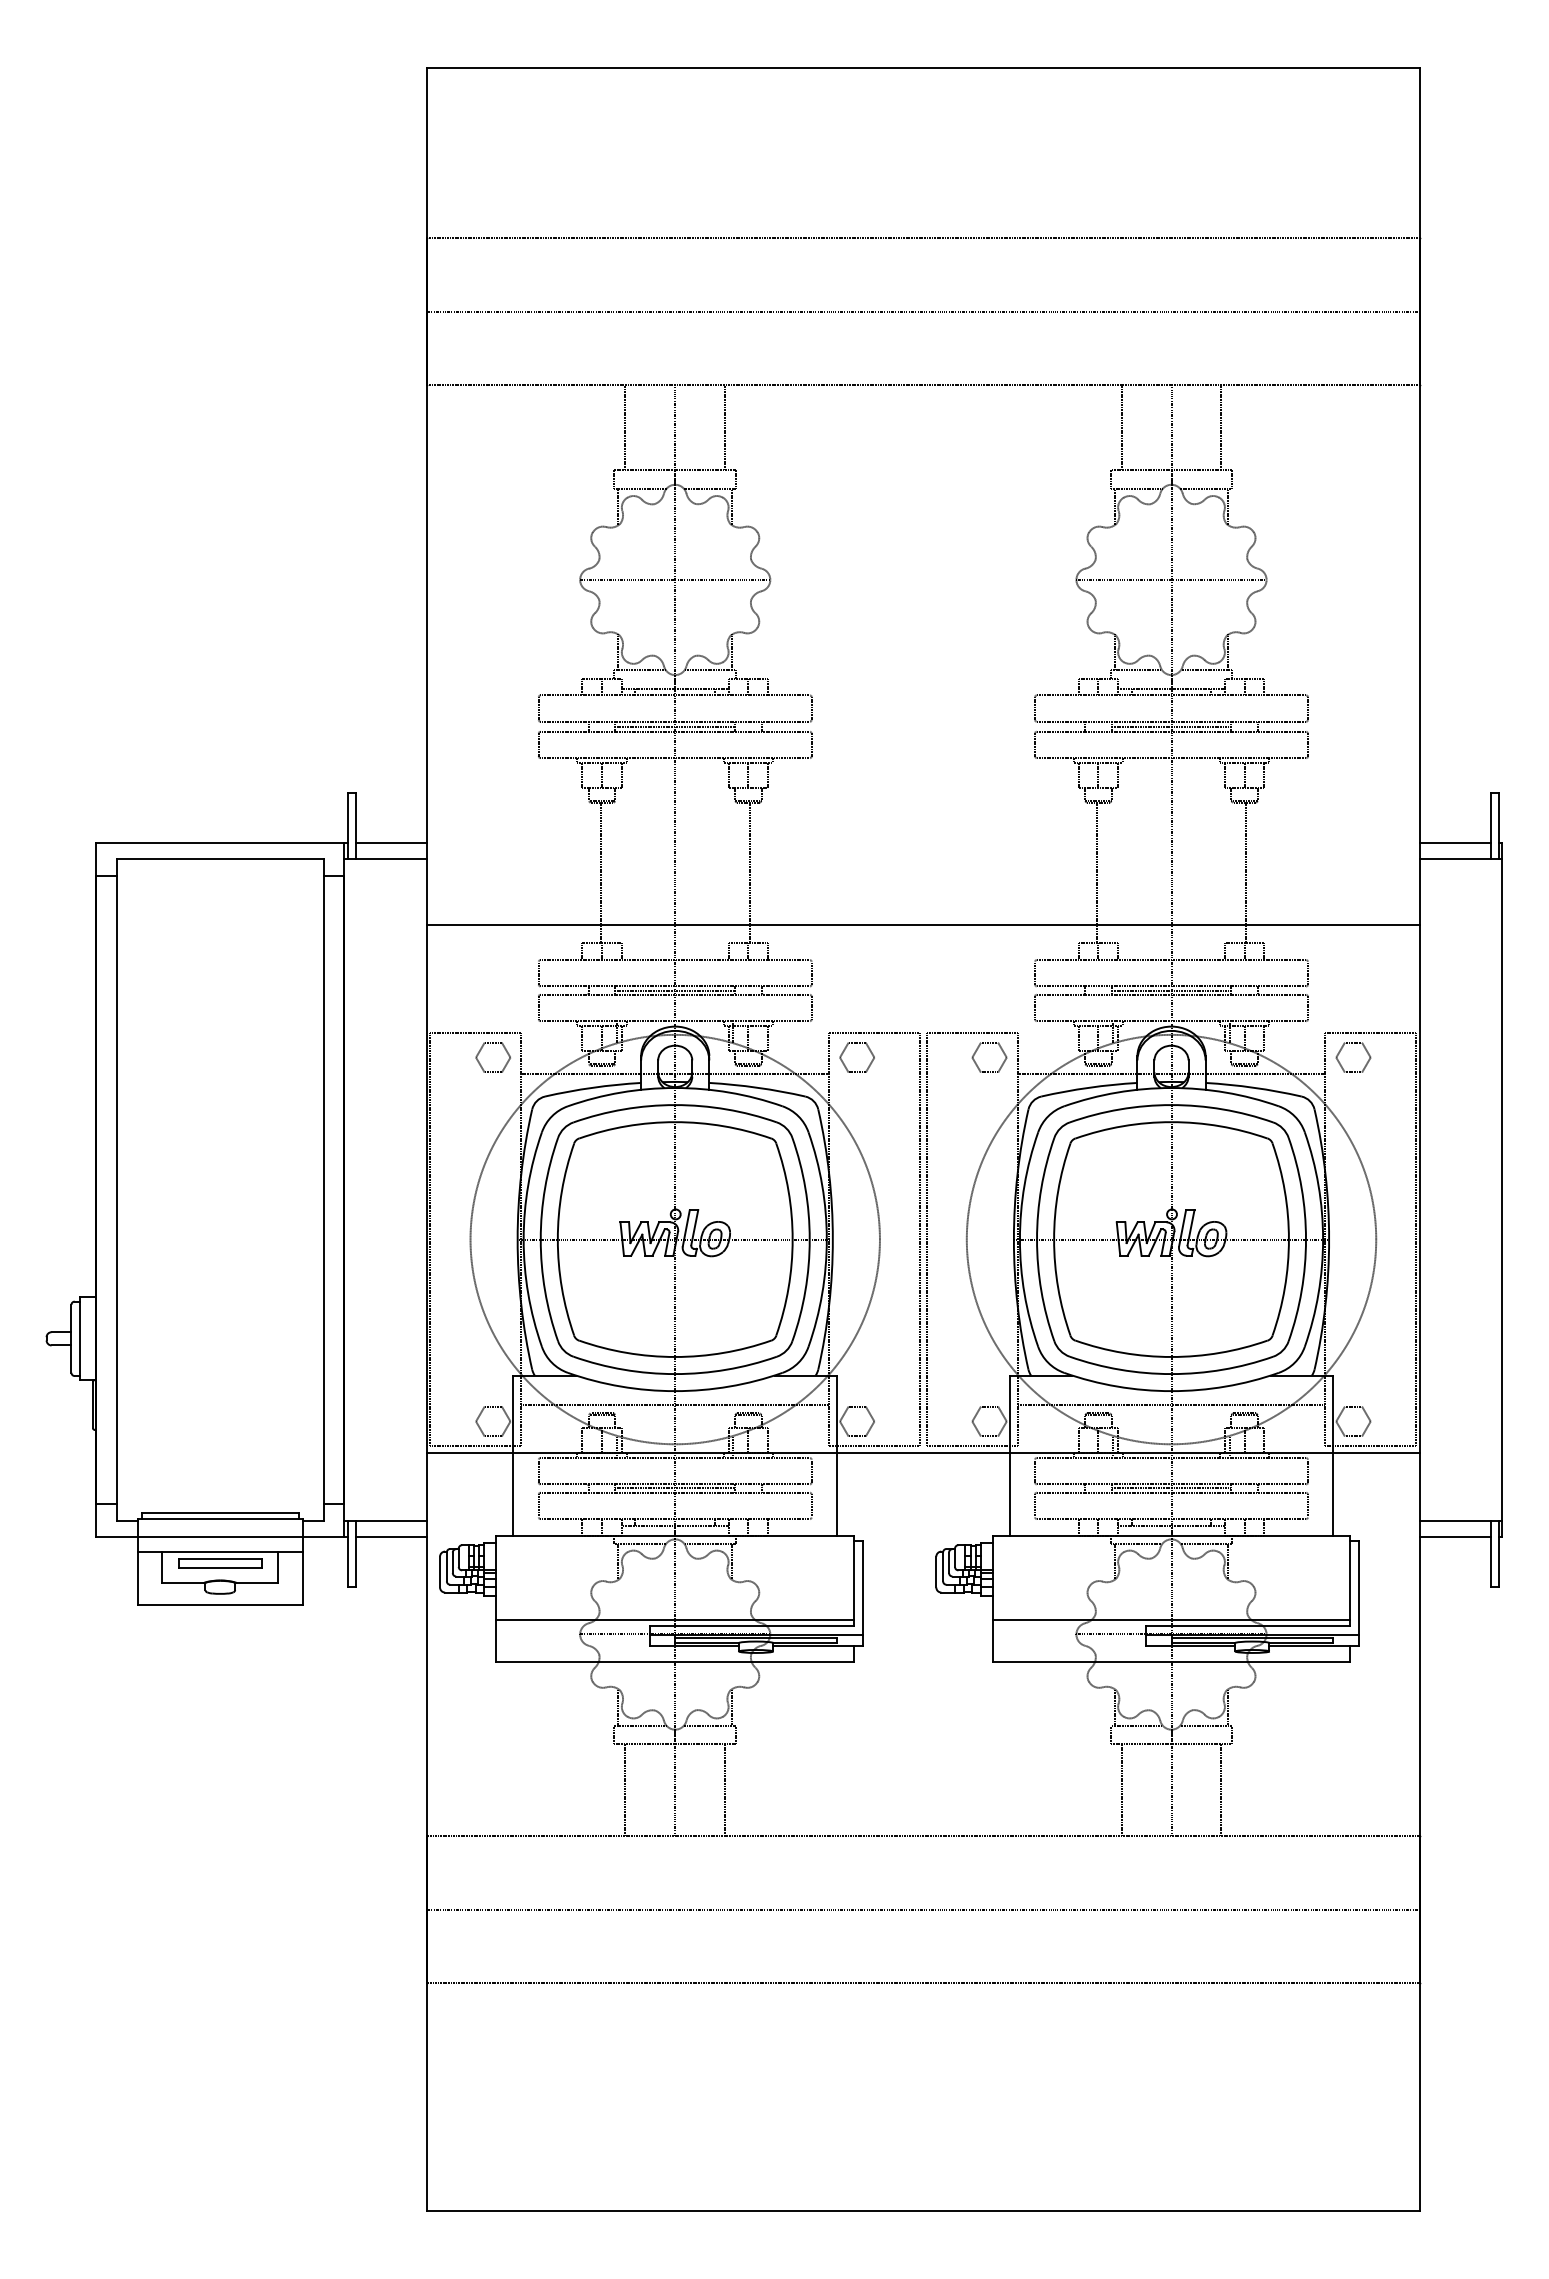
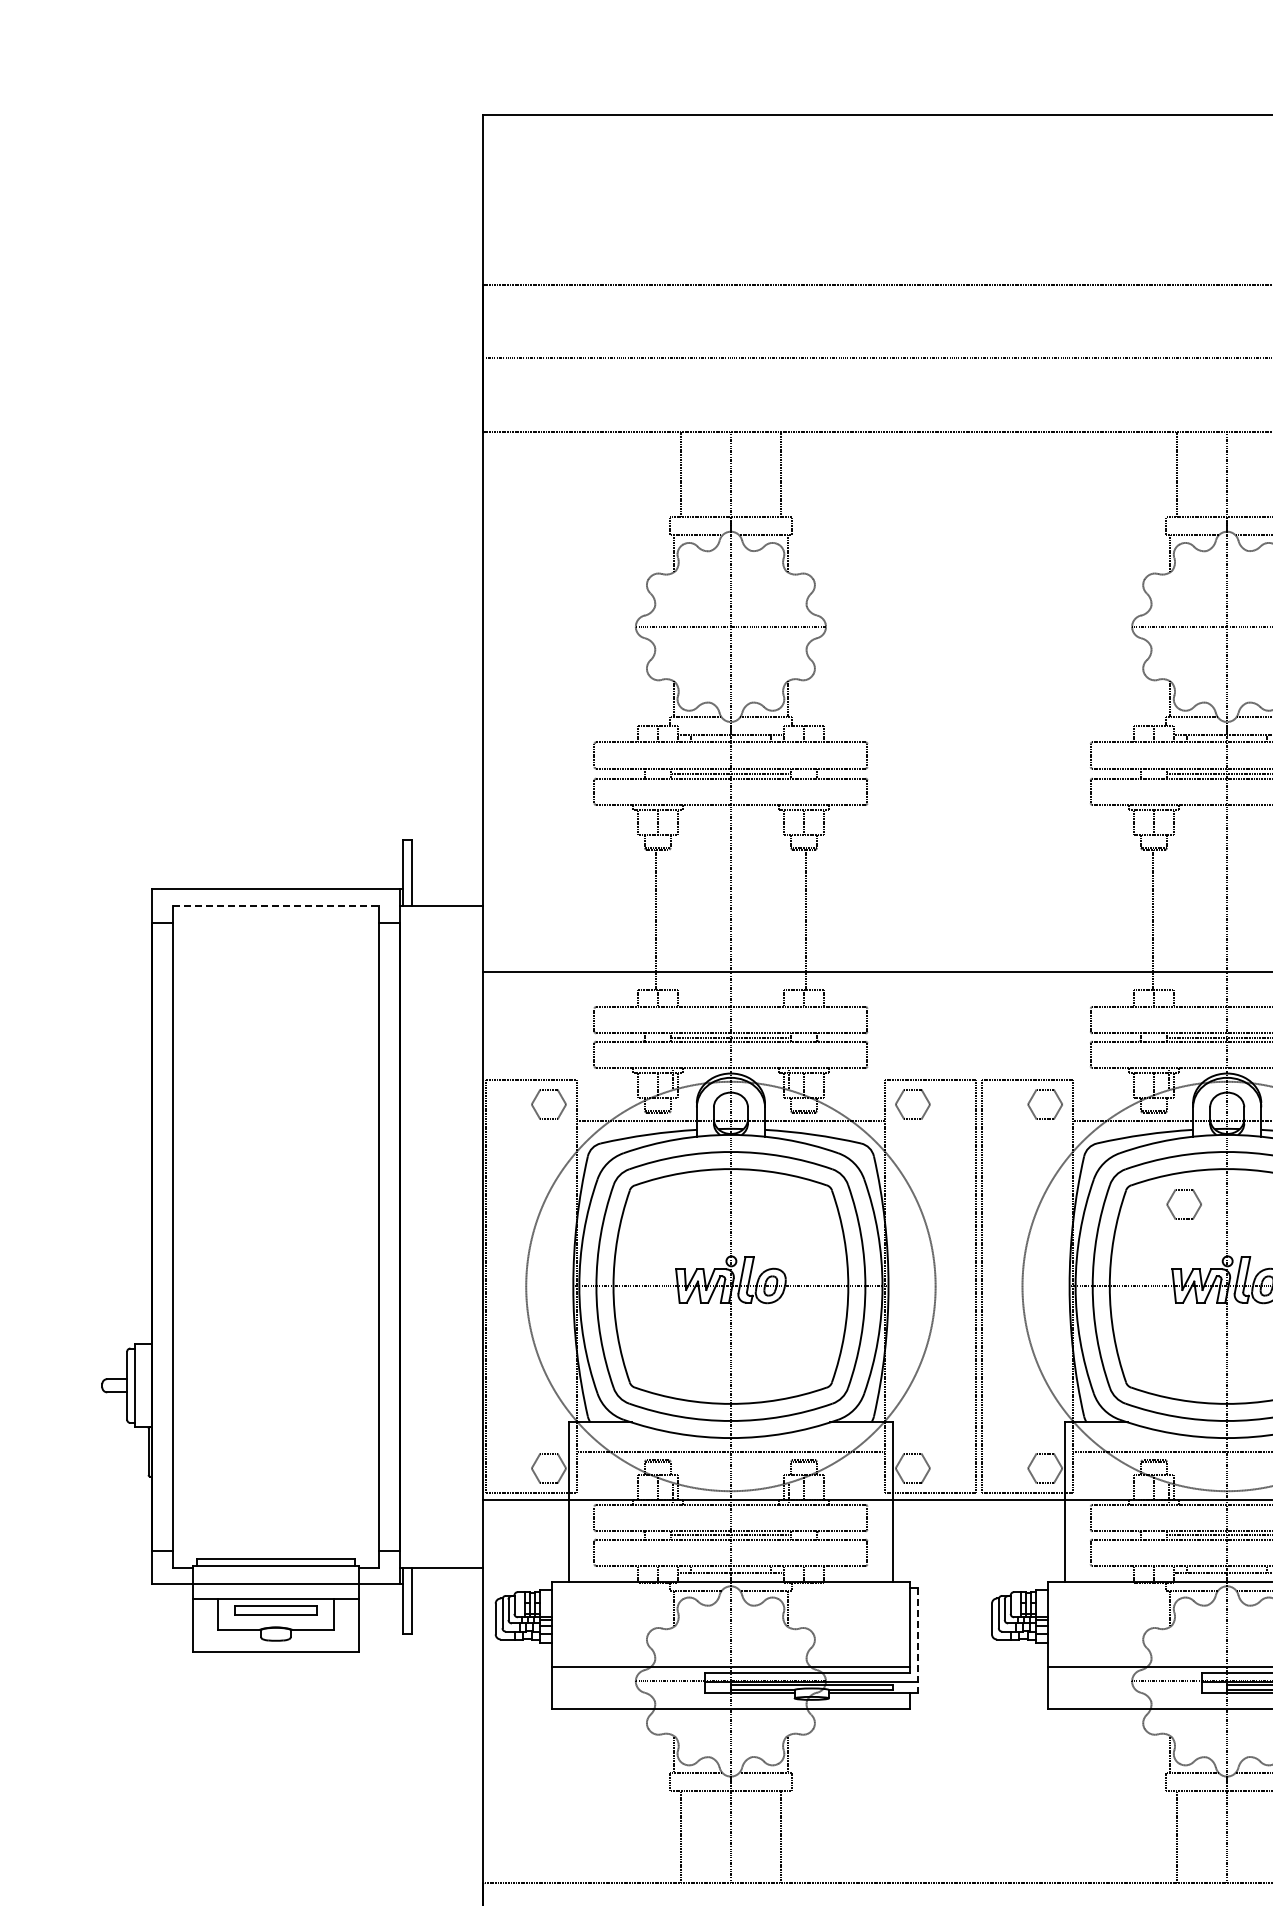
line: (391, 842) -> (447, 889), removed
line: (220, 859) -> (276, 906), solid -> dashed
part: (1117, 1149) -> (1173, 1196), added
line: (391, 1537) -> (447, 1584), removed
line: (862, 1594) -> (918, 1641), solid -> dashed

